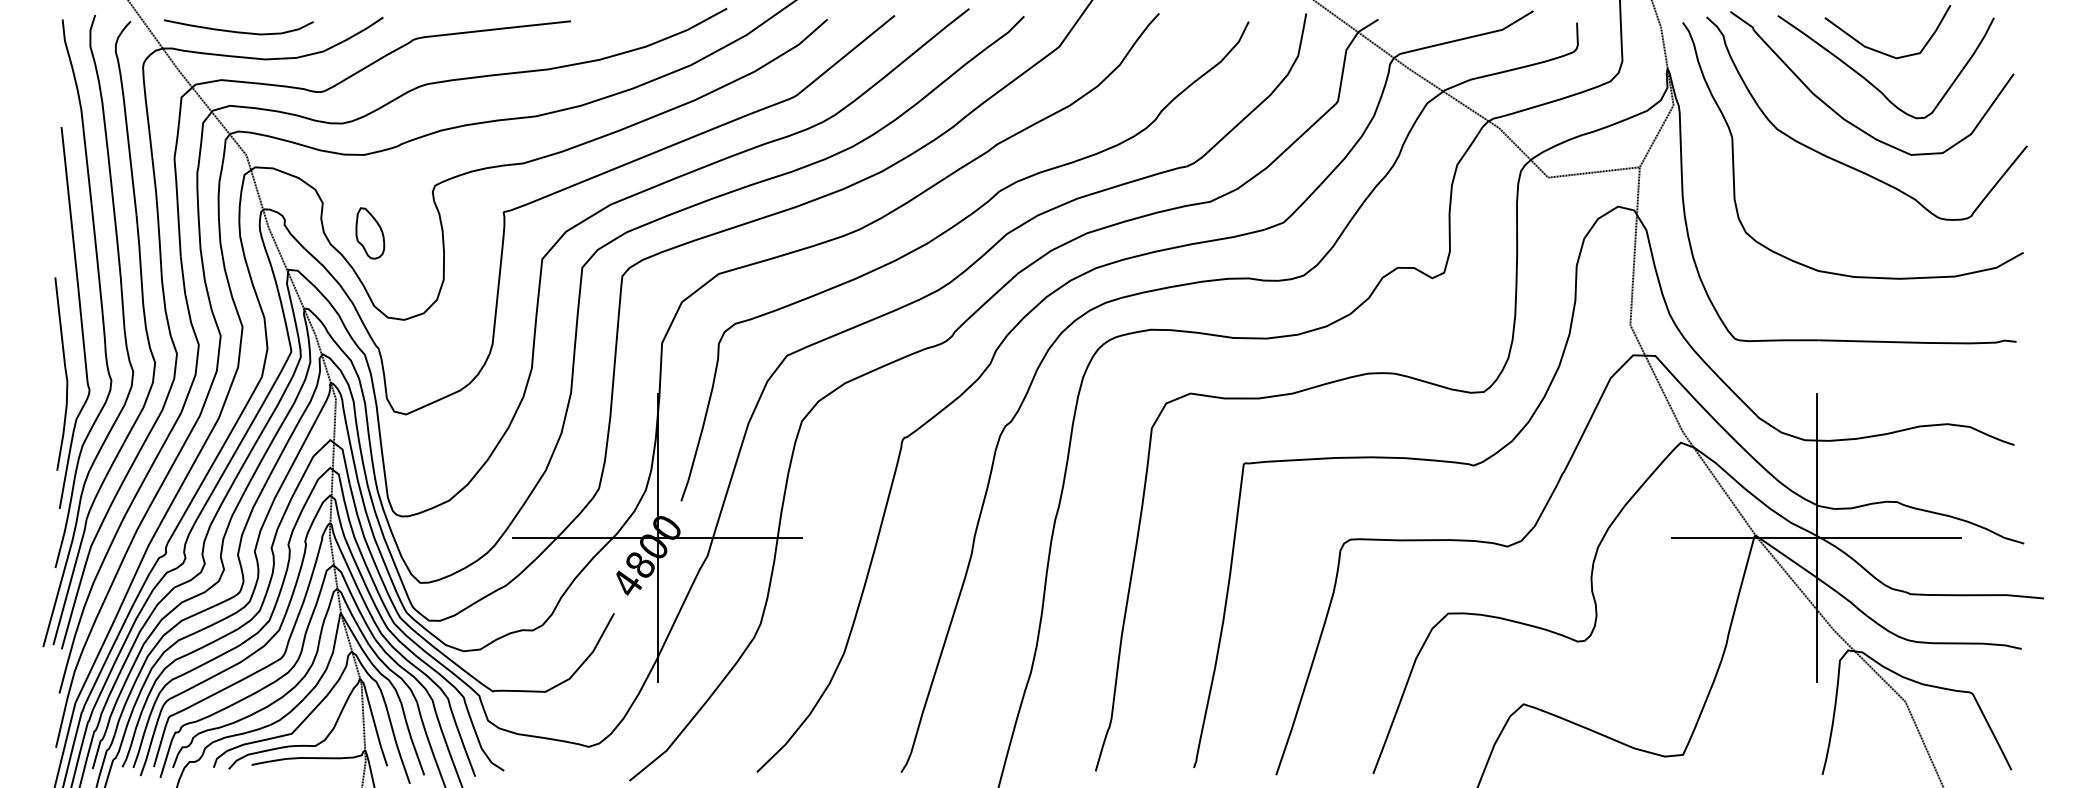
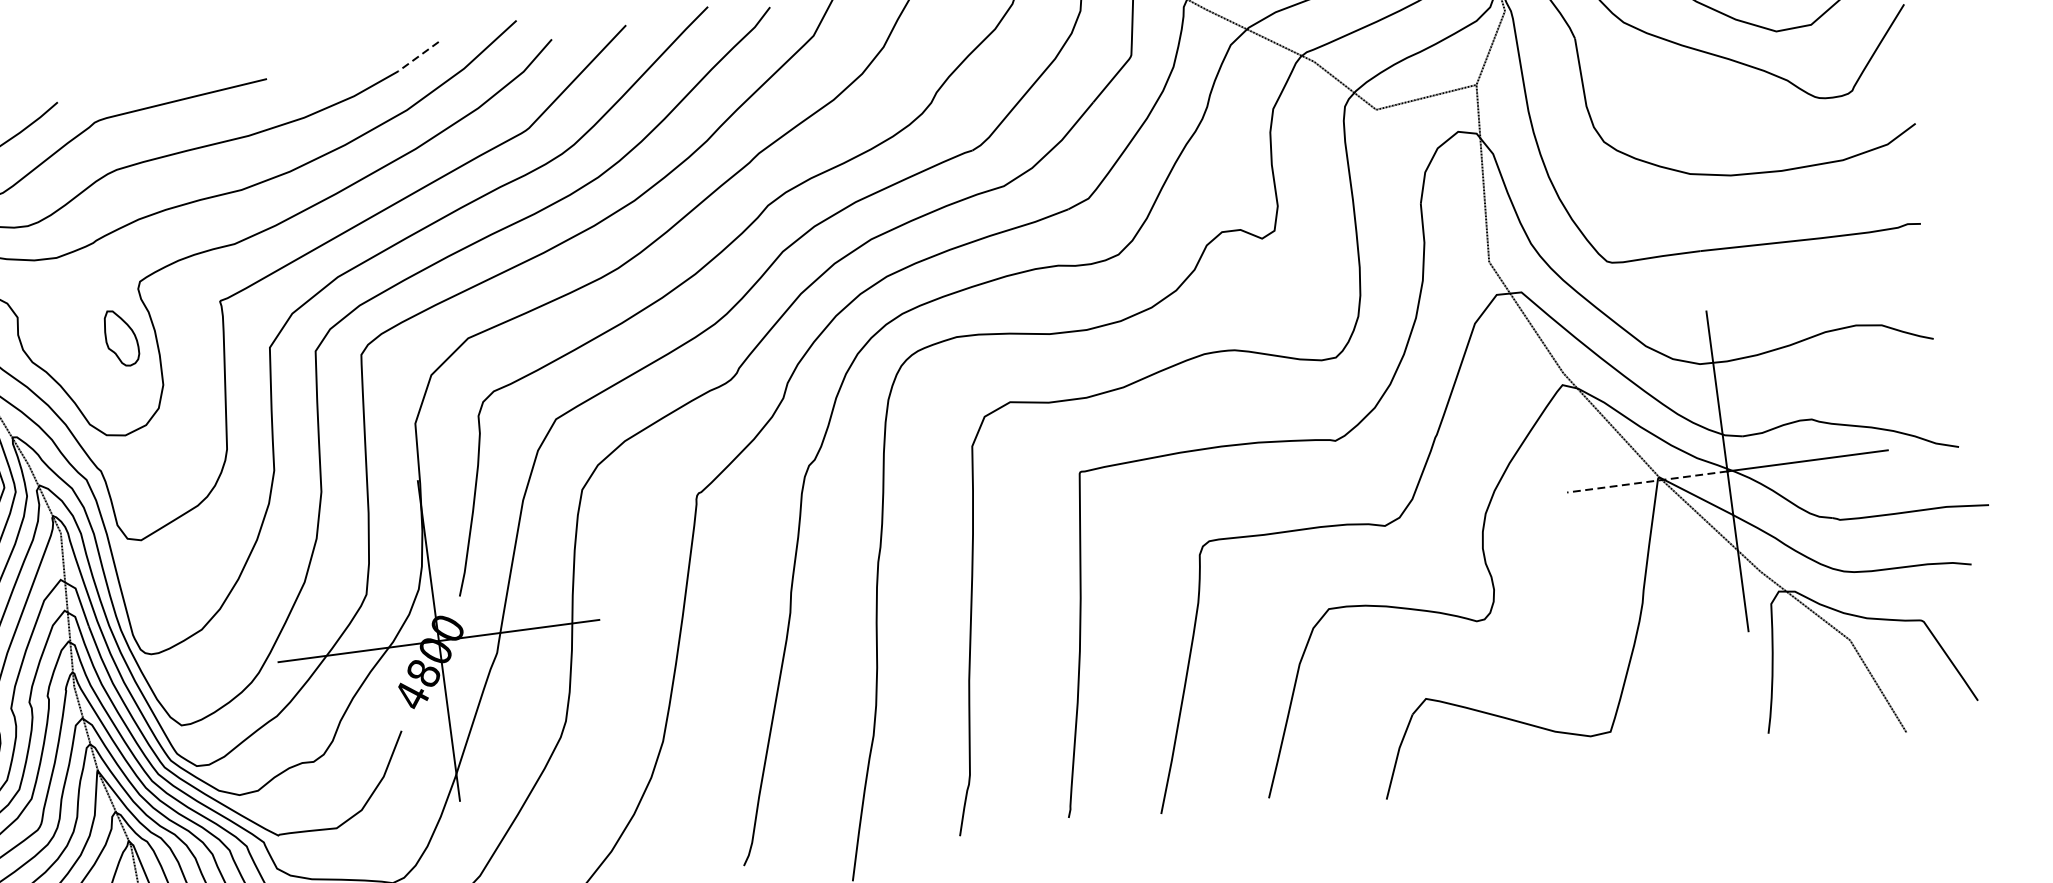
line: (707, 19) -> (418, 57), solid -> dashed
part: (370, 233) -> (121, 338), moved
line: (1744, 538) -> (1647, 482), solid -> dashed

